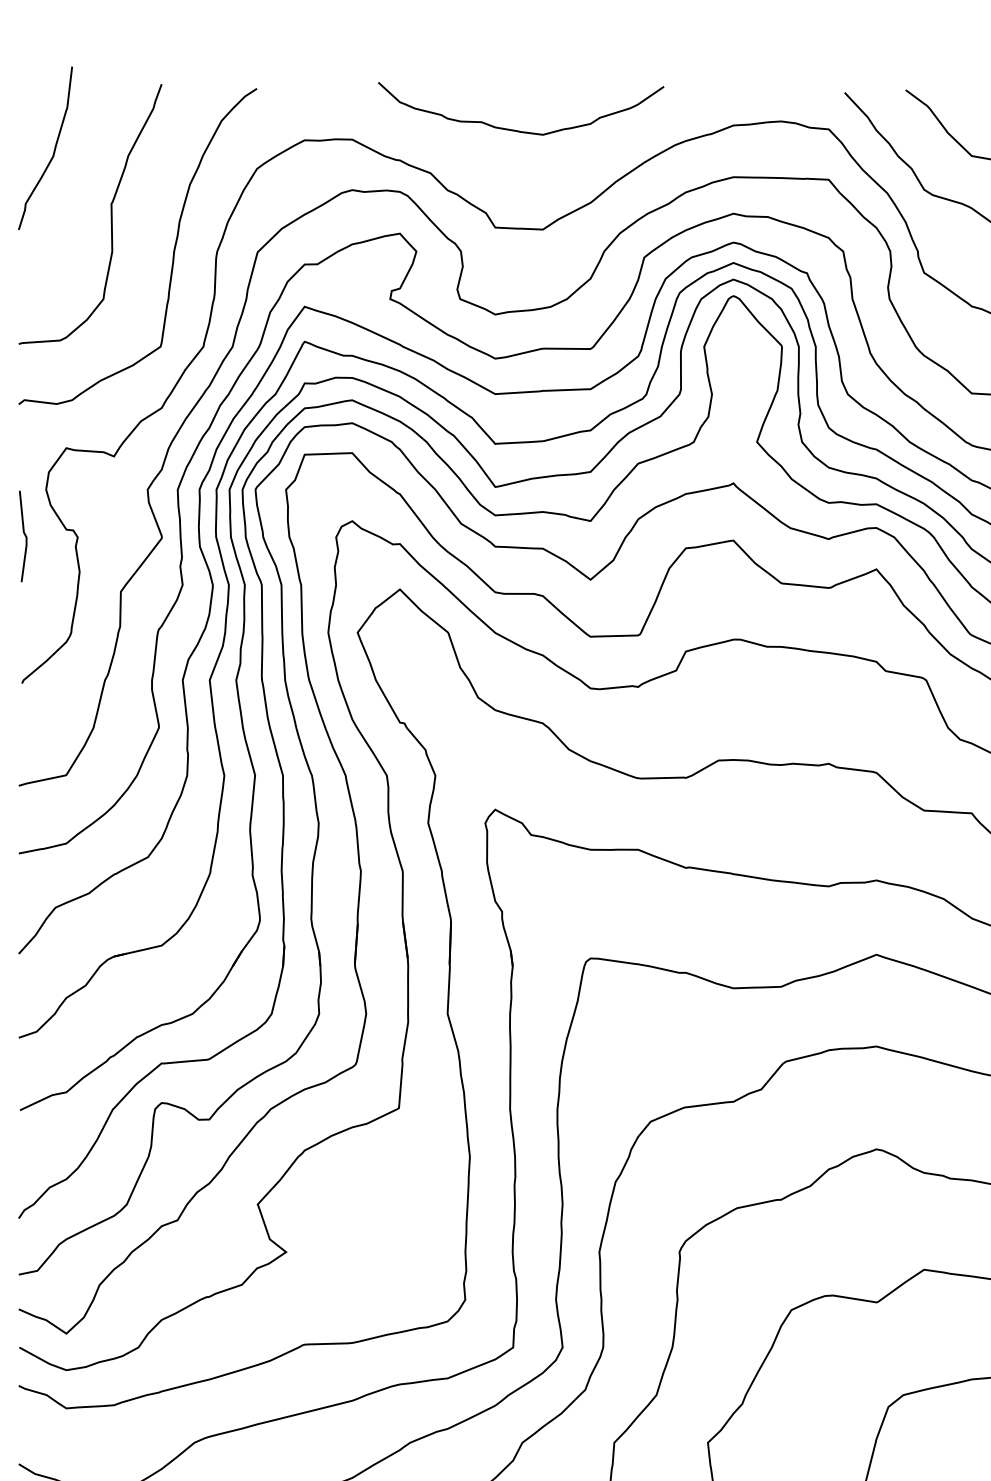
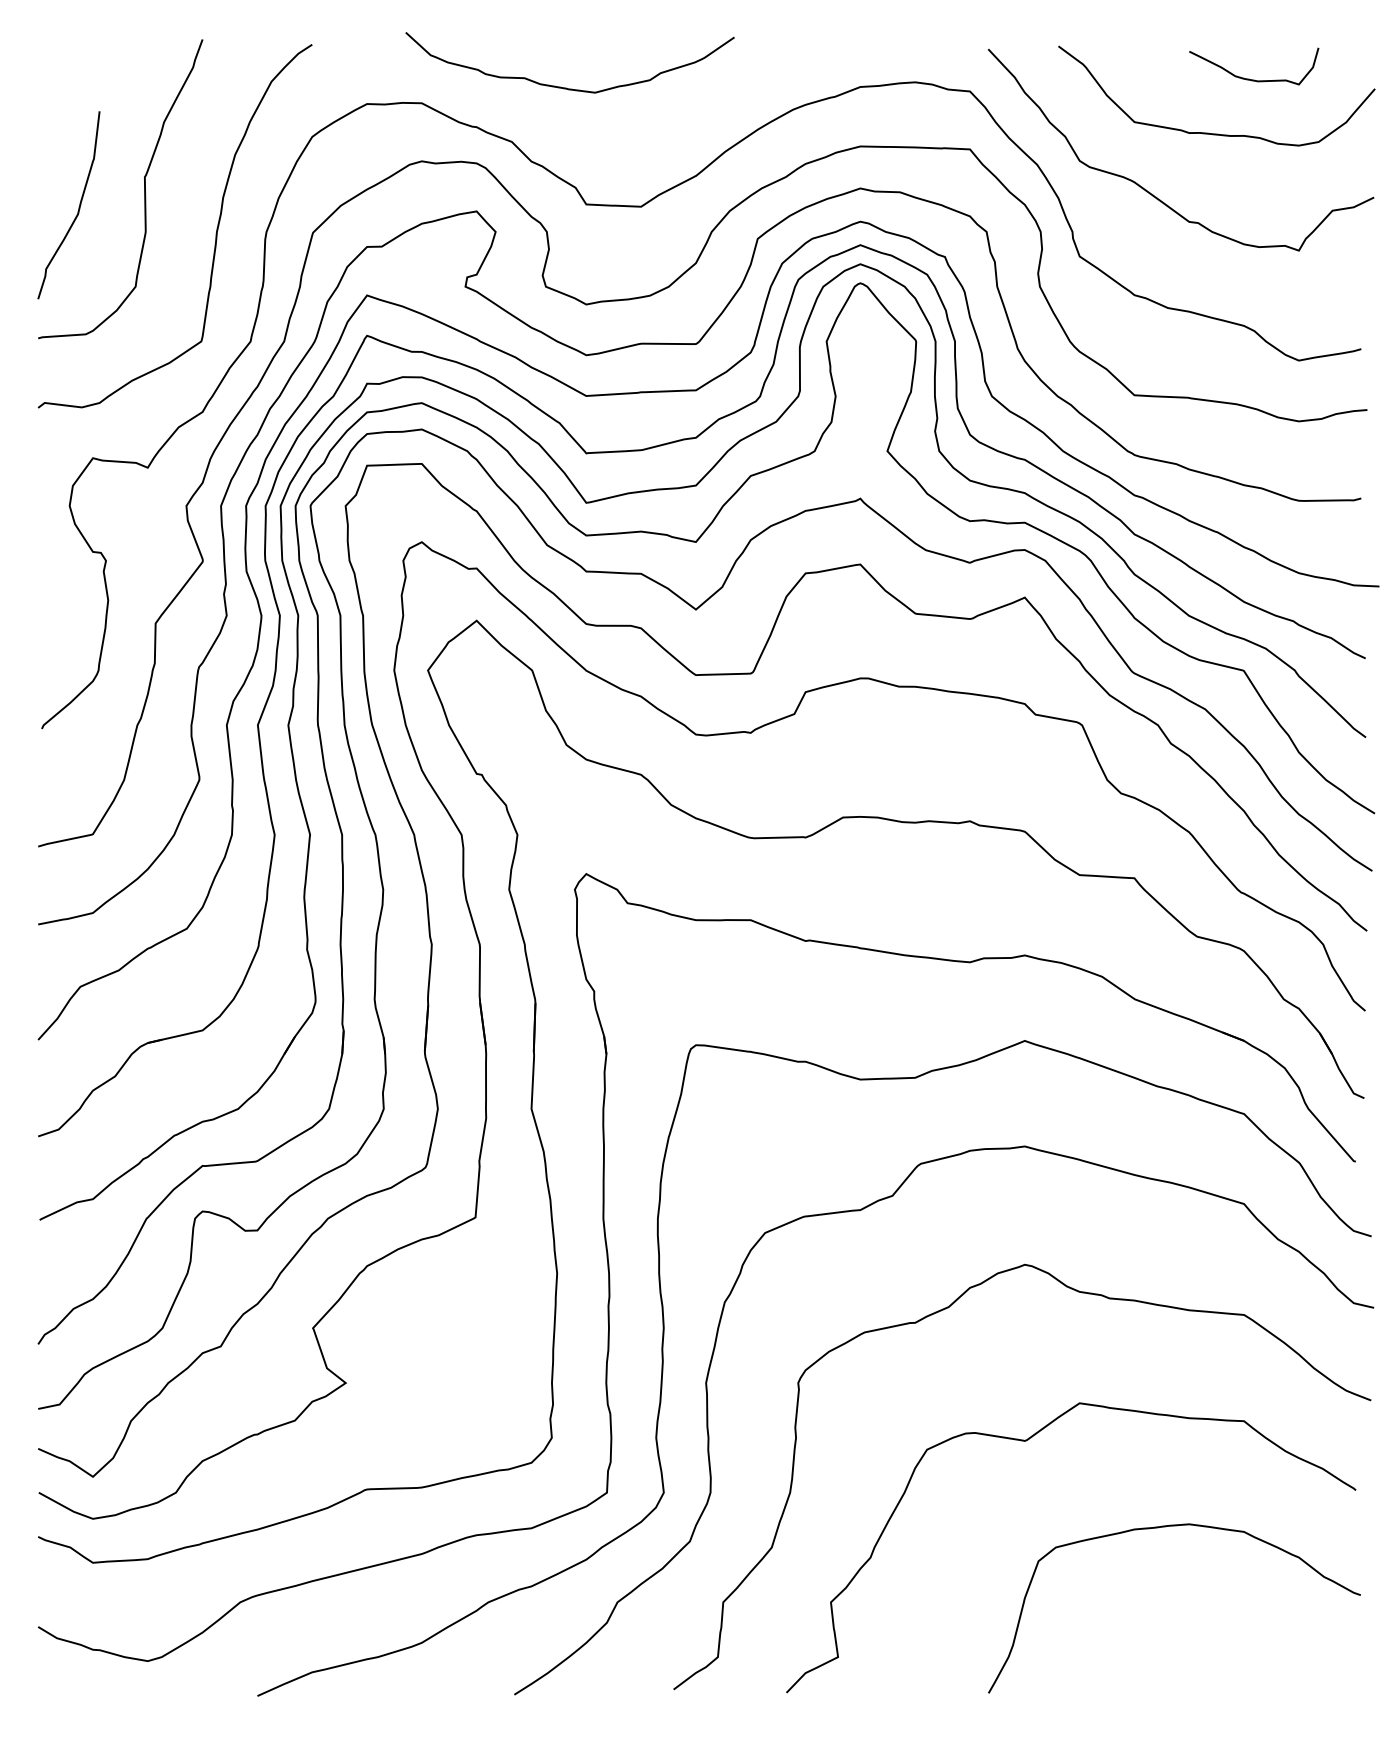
curve: (518, 130) -> (566, 87), moved
curve: (53, 150) -> (78, 207), moved
line: (24, 535) -> (44, 558), removed

